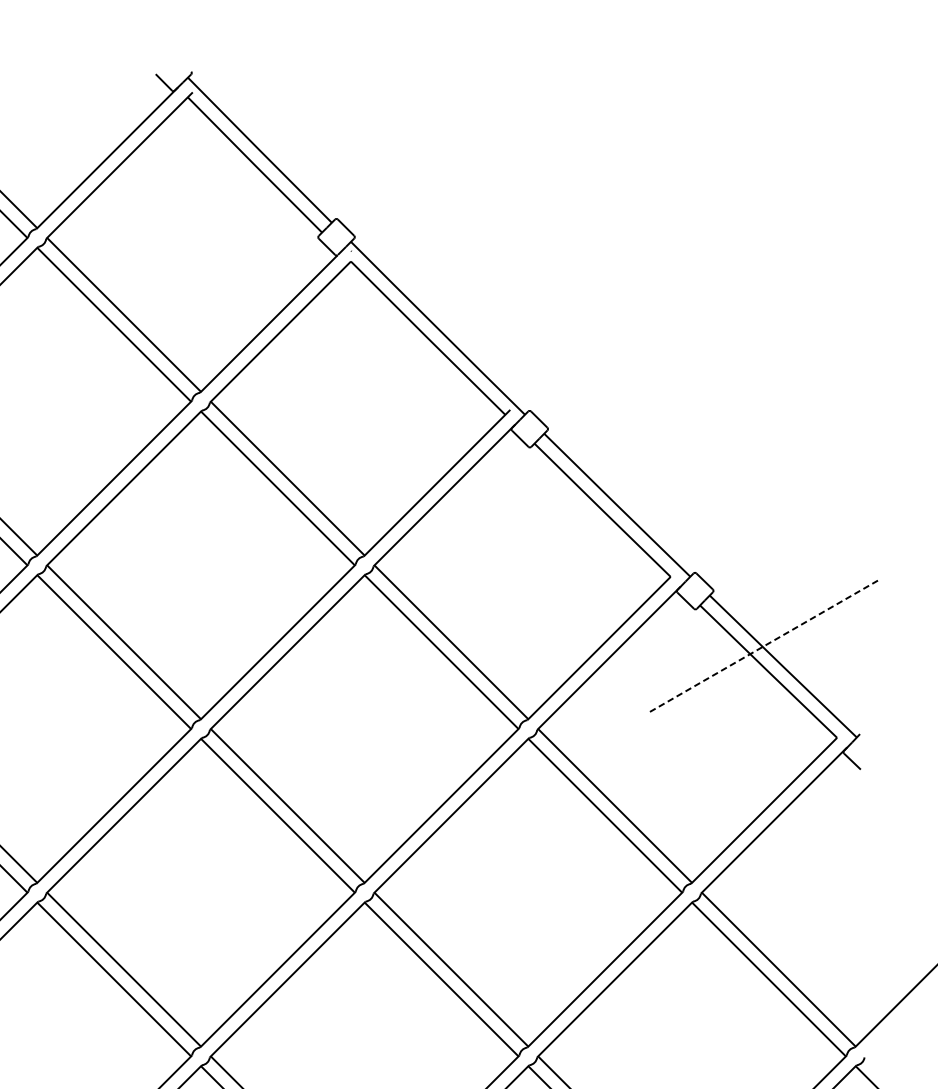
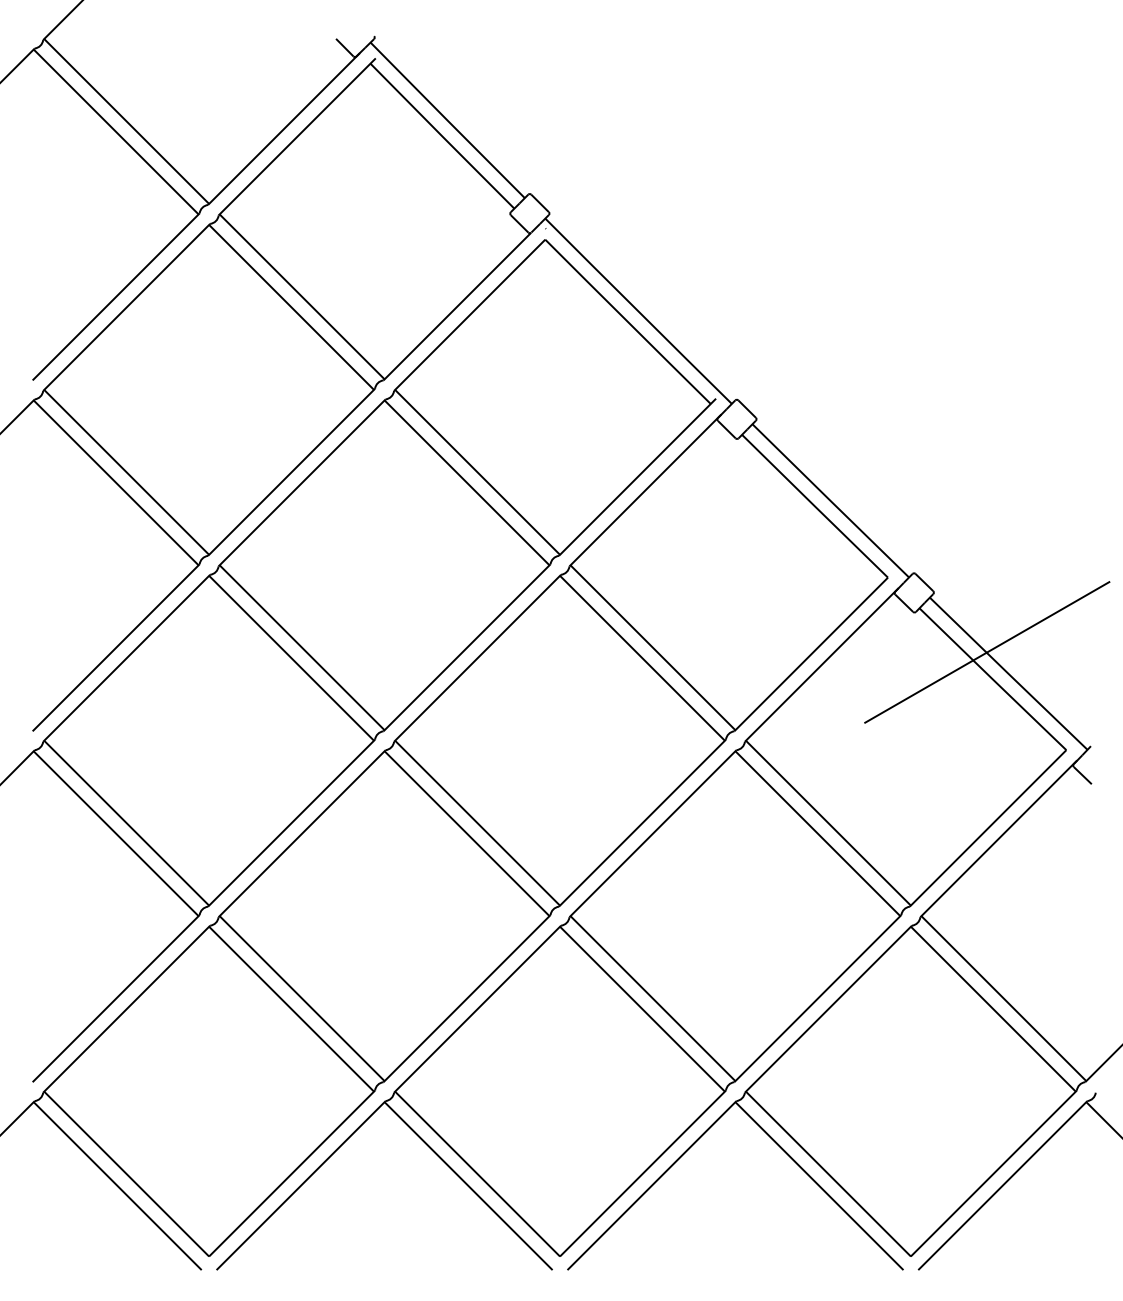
line: (763, 646) -> (987, 652), dashed -> solid

